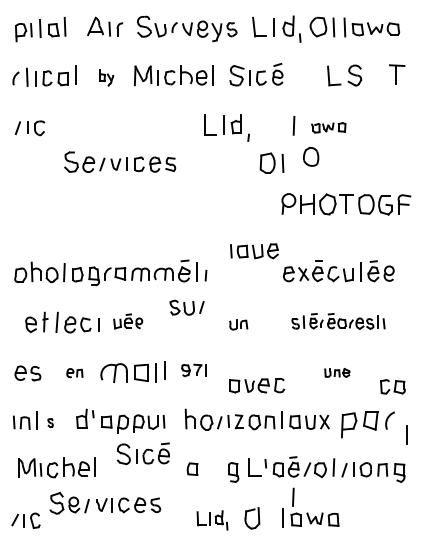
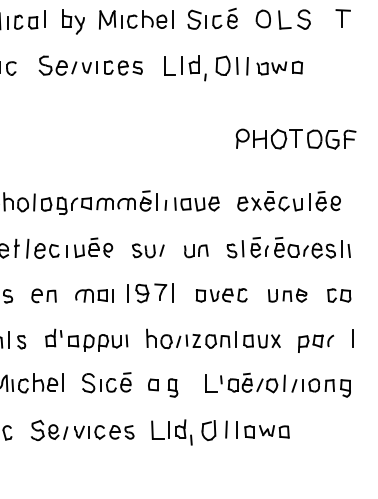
part: (106, 77) -> (73, 21), size x1.67
part: (328, 127) -> (279, 67), size x1.43
part: (311, 156) -> (263, 18), moved
part: (120, 161) -> (91, 65), moved
part: (271, 162) -> (226, 65), moved
part: (254, 251) -> (196, 204), moved
part: (186, 307) -> (147, 250), moved
part: (128, 321) -> (93, 247), size x1.43
part: (338, 321) -> (288, 247), size x1.43
part: (238, 324) -> (196, 250), size x1.43
part: (193, 370) -> (154, 293), size x1.67
part: (74, 372) -> (43, 295), size x1.67
part: (128, 372) -> (93, 295), size x0.71
part: (337, 372) -> (287, 295), size x1.67
part: (257, 385) -> (222, 295), moved
part: (392, 386) -> (338, 295), moved
part: (50, 422) -> (21, 341), size x1.67
part: (367, 424) -> (315, 343), size x0.71
line: (406, 434) -> (351, 337), moved
part: (142, 453) -> (106, 382), moved
part: (233, 472) -> (172, 388), moved
line: (293, 496) -> (226, 428), moved
part: (105, 503) -> (82, 430), moved
part: (212, 520) -> (171, 432), size x1.43

